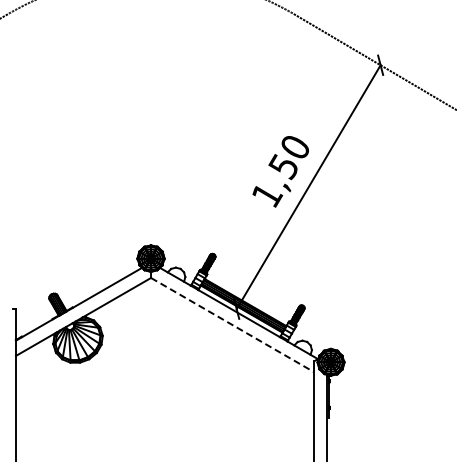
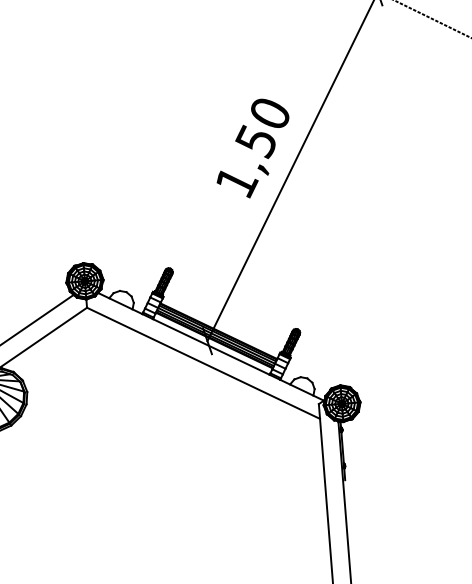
line: (233, 325) -> (204, 363), dashed -> solid

